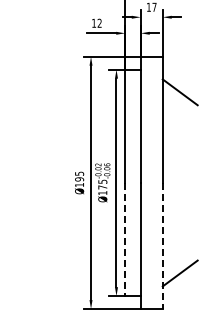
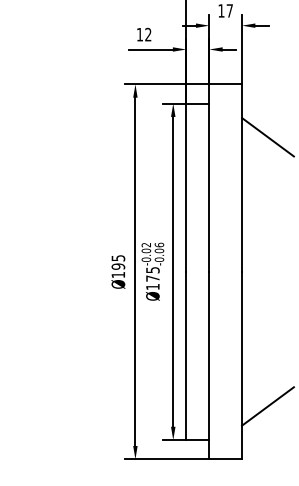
line: (125, 239) -> (186, 355), dashed -> solid
line: (162, 246) -> (241, 366), dashed -> solid

